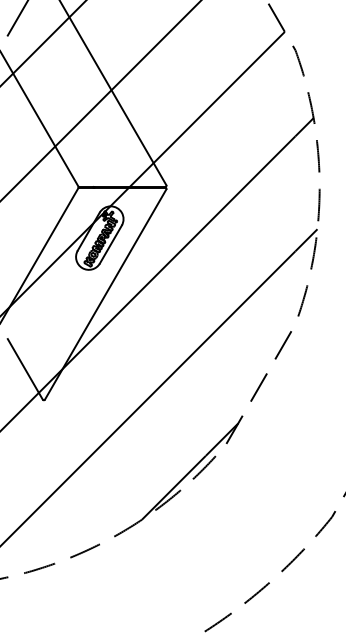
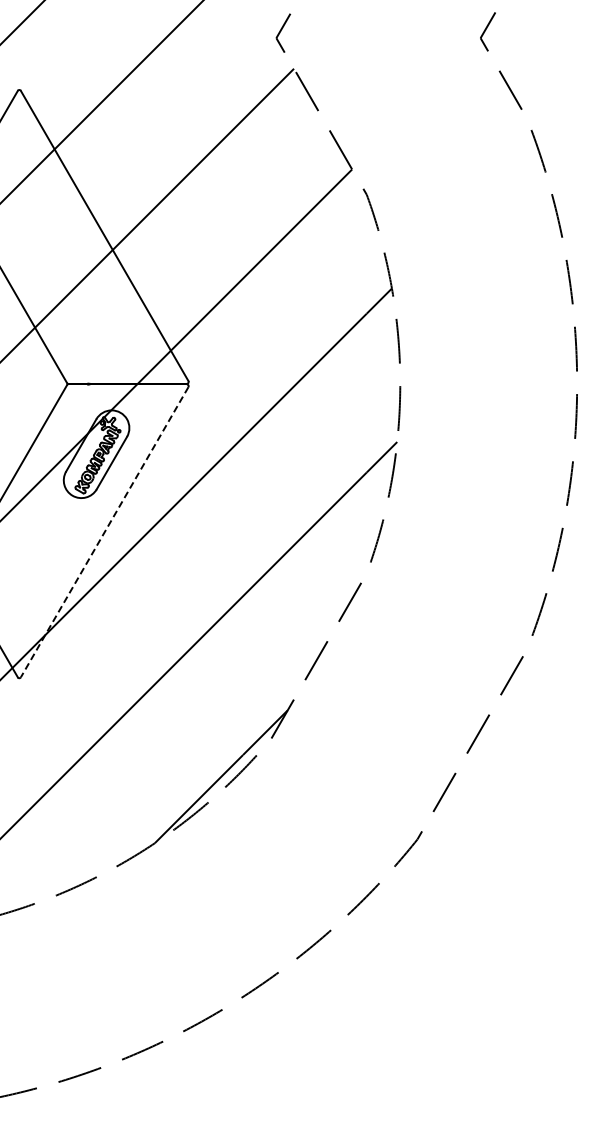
line: (105, 294) -> (104, 532), solid -> dashed

